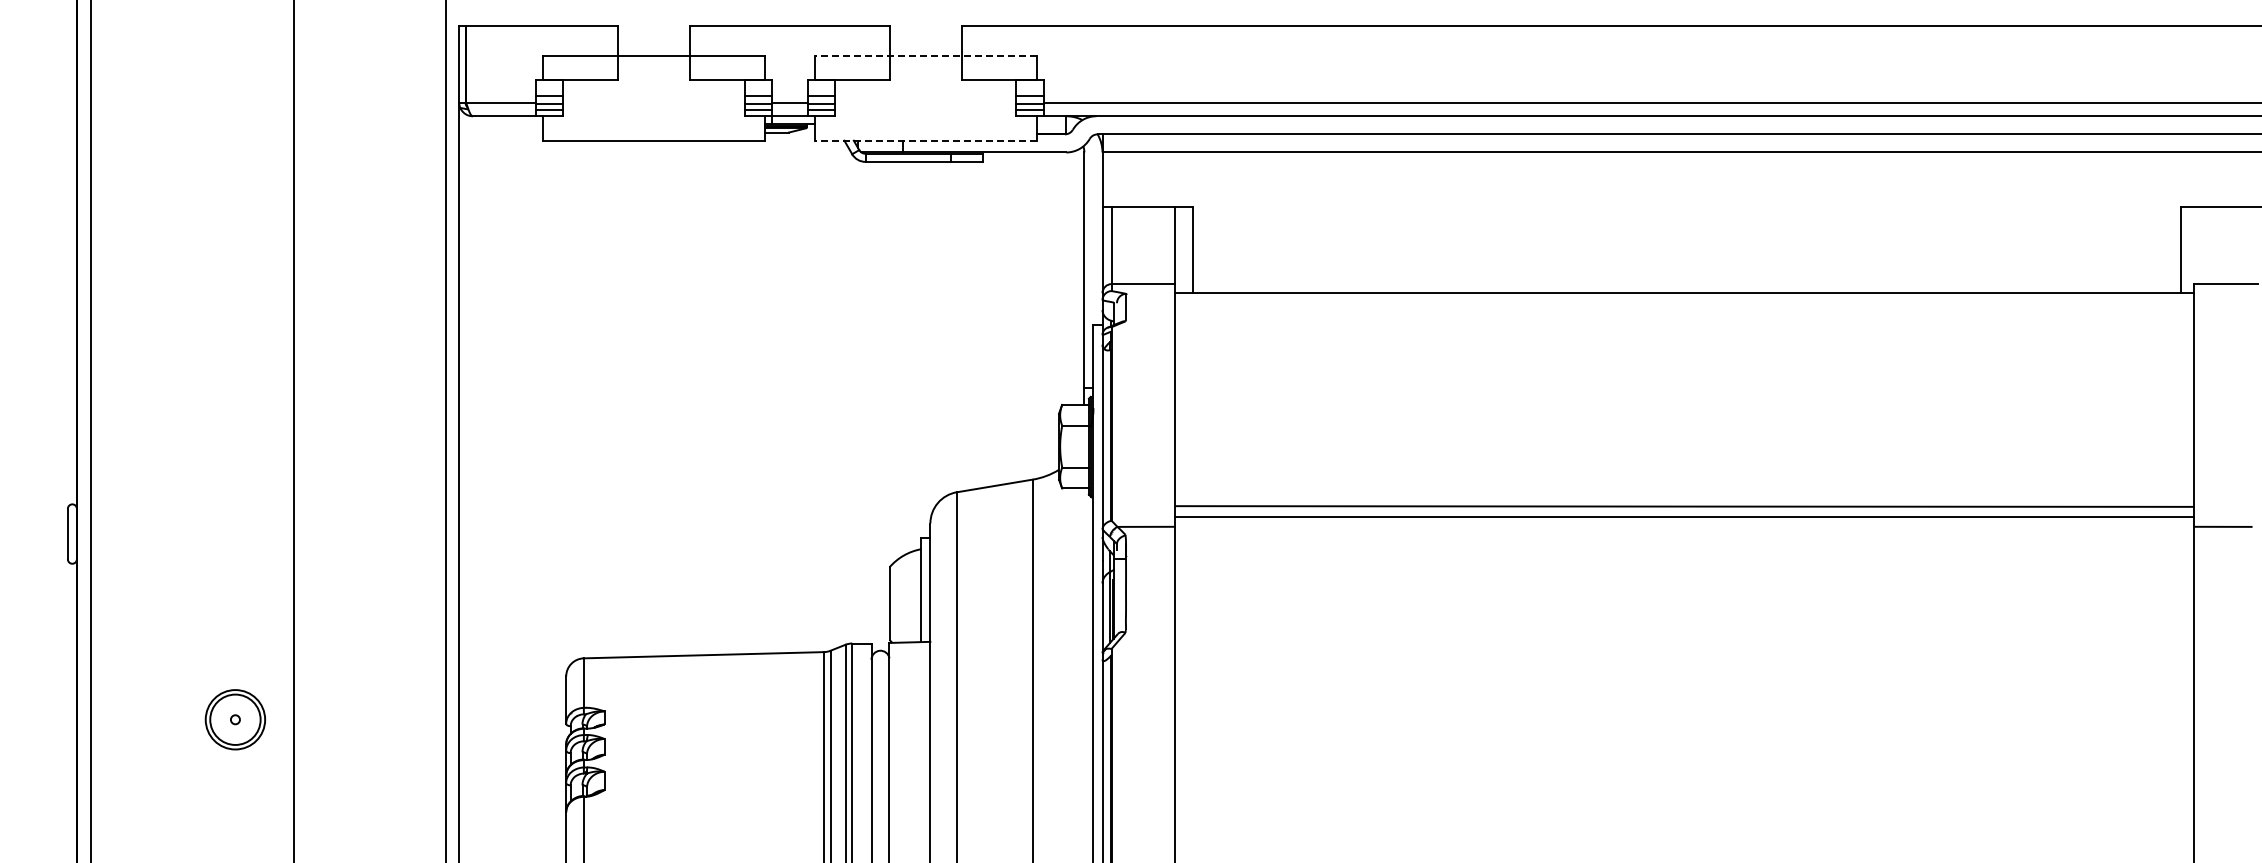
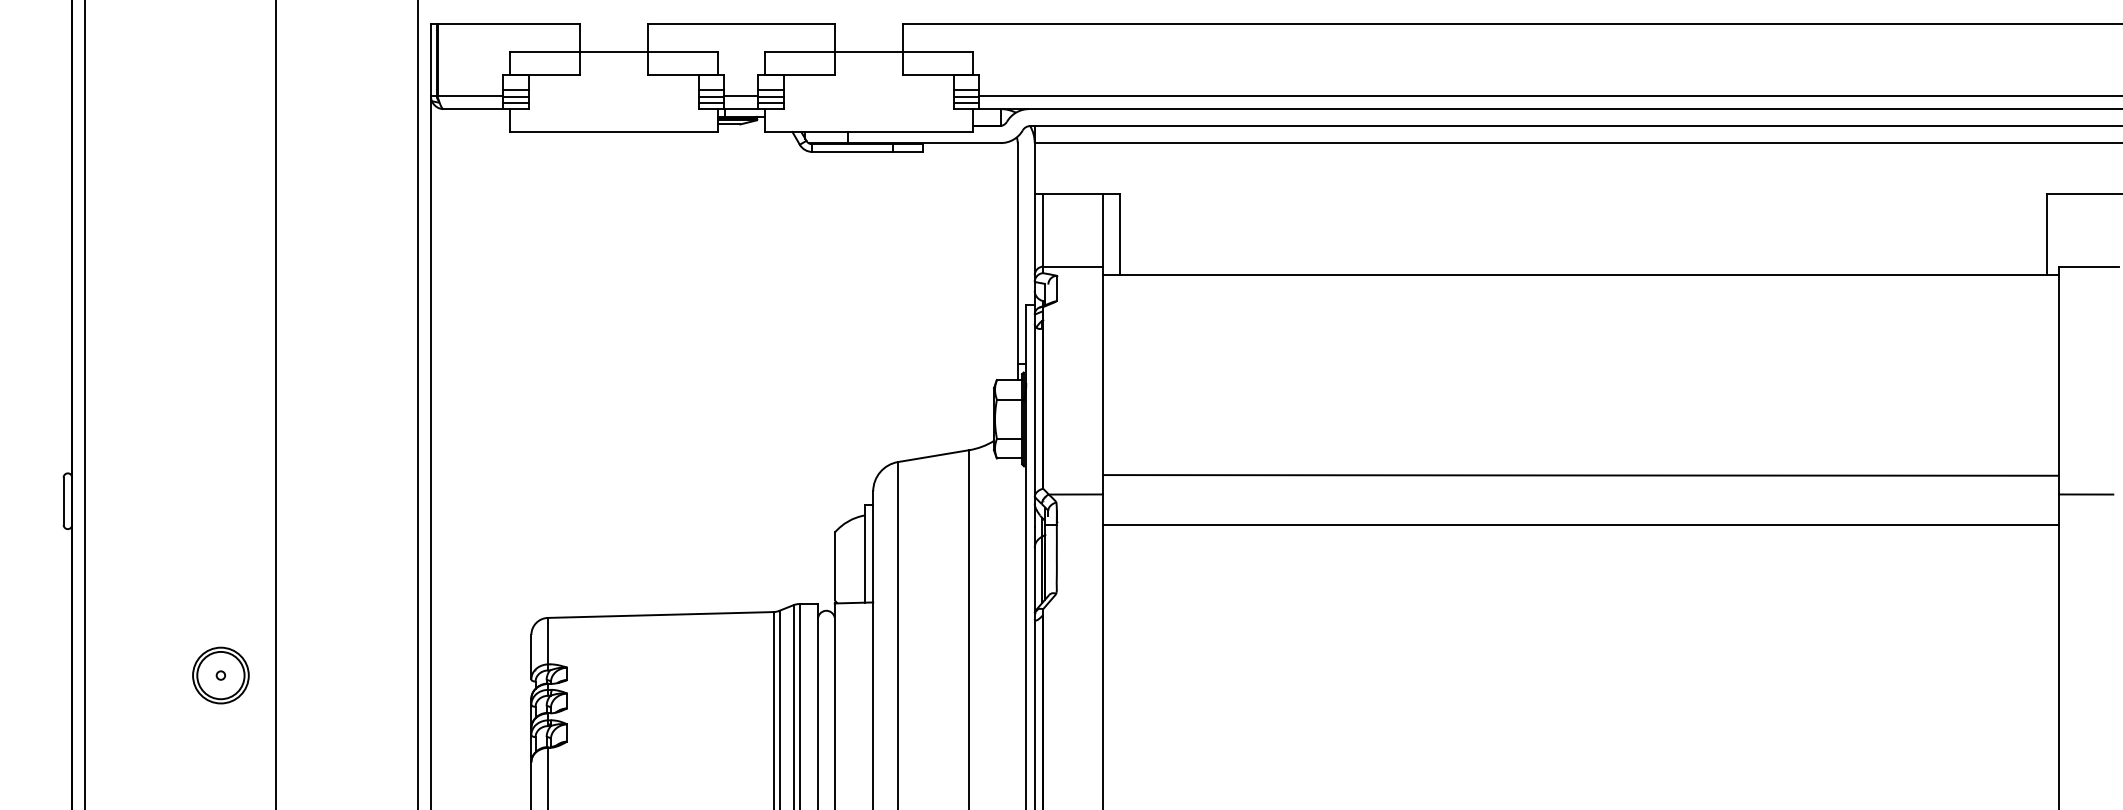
line: (925, 55) -> (868, 52), dashed -> solid
line: (925, 140) -> (868, 131), dashed -> solid
line: (1684, 517) -> (1581, 525), moved

